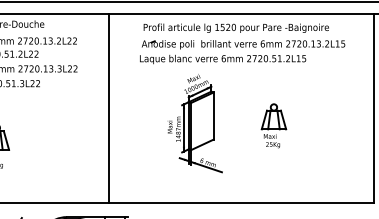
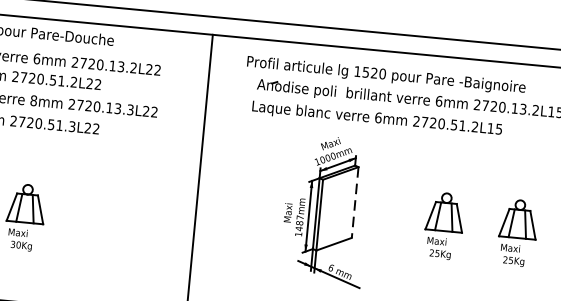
text: (235, 27) -> (385, 74), moved
line: (213, 116) -> (354, 203), solid -> dashed
part: (322, 125) -> (517, 232), added

